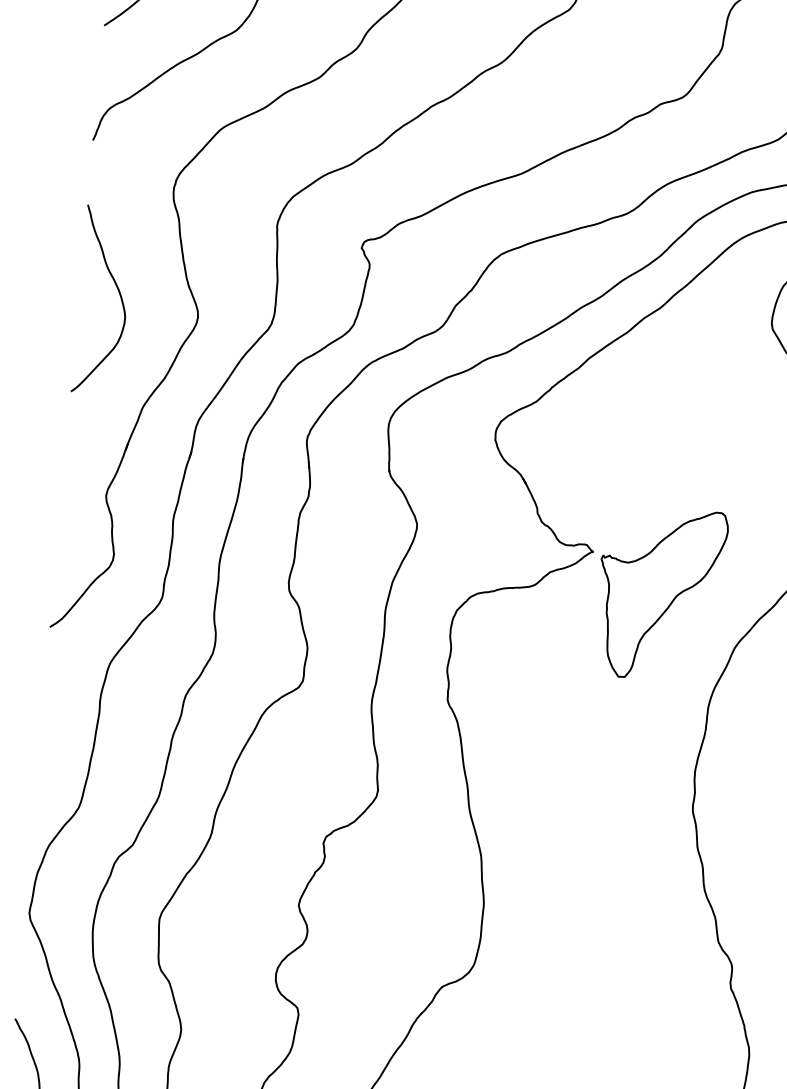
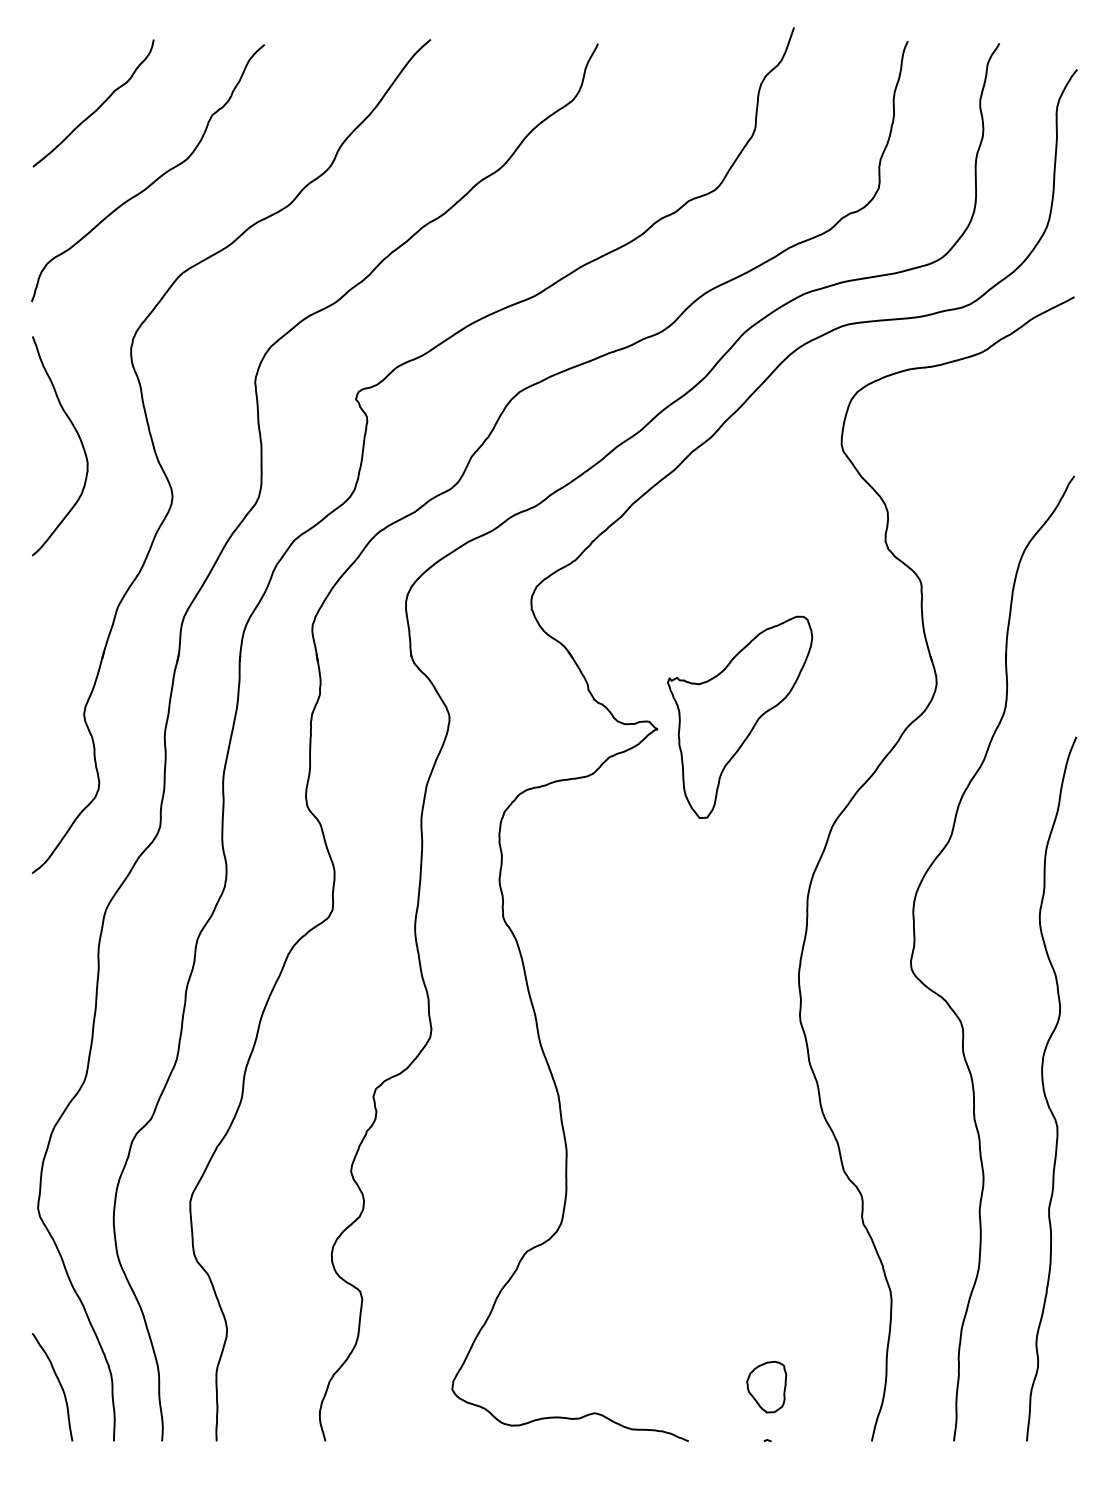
curve: (119, 294) -> (78, 437), moved
part: (660, 593) -> (740, 716), moved

